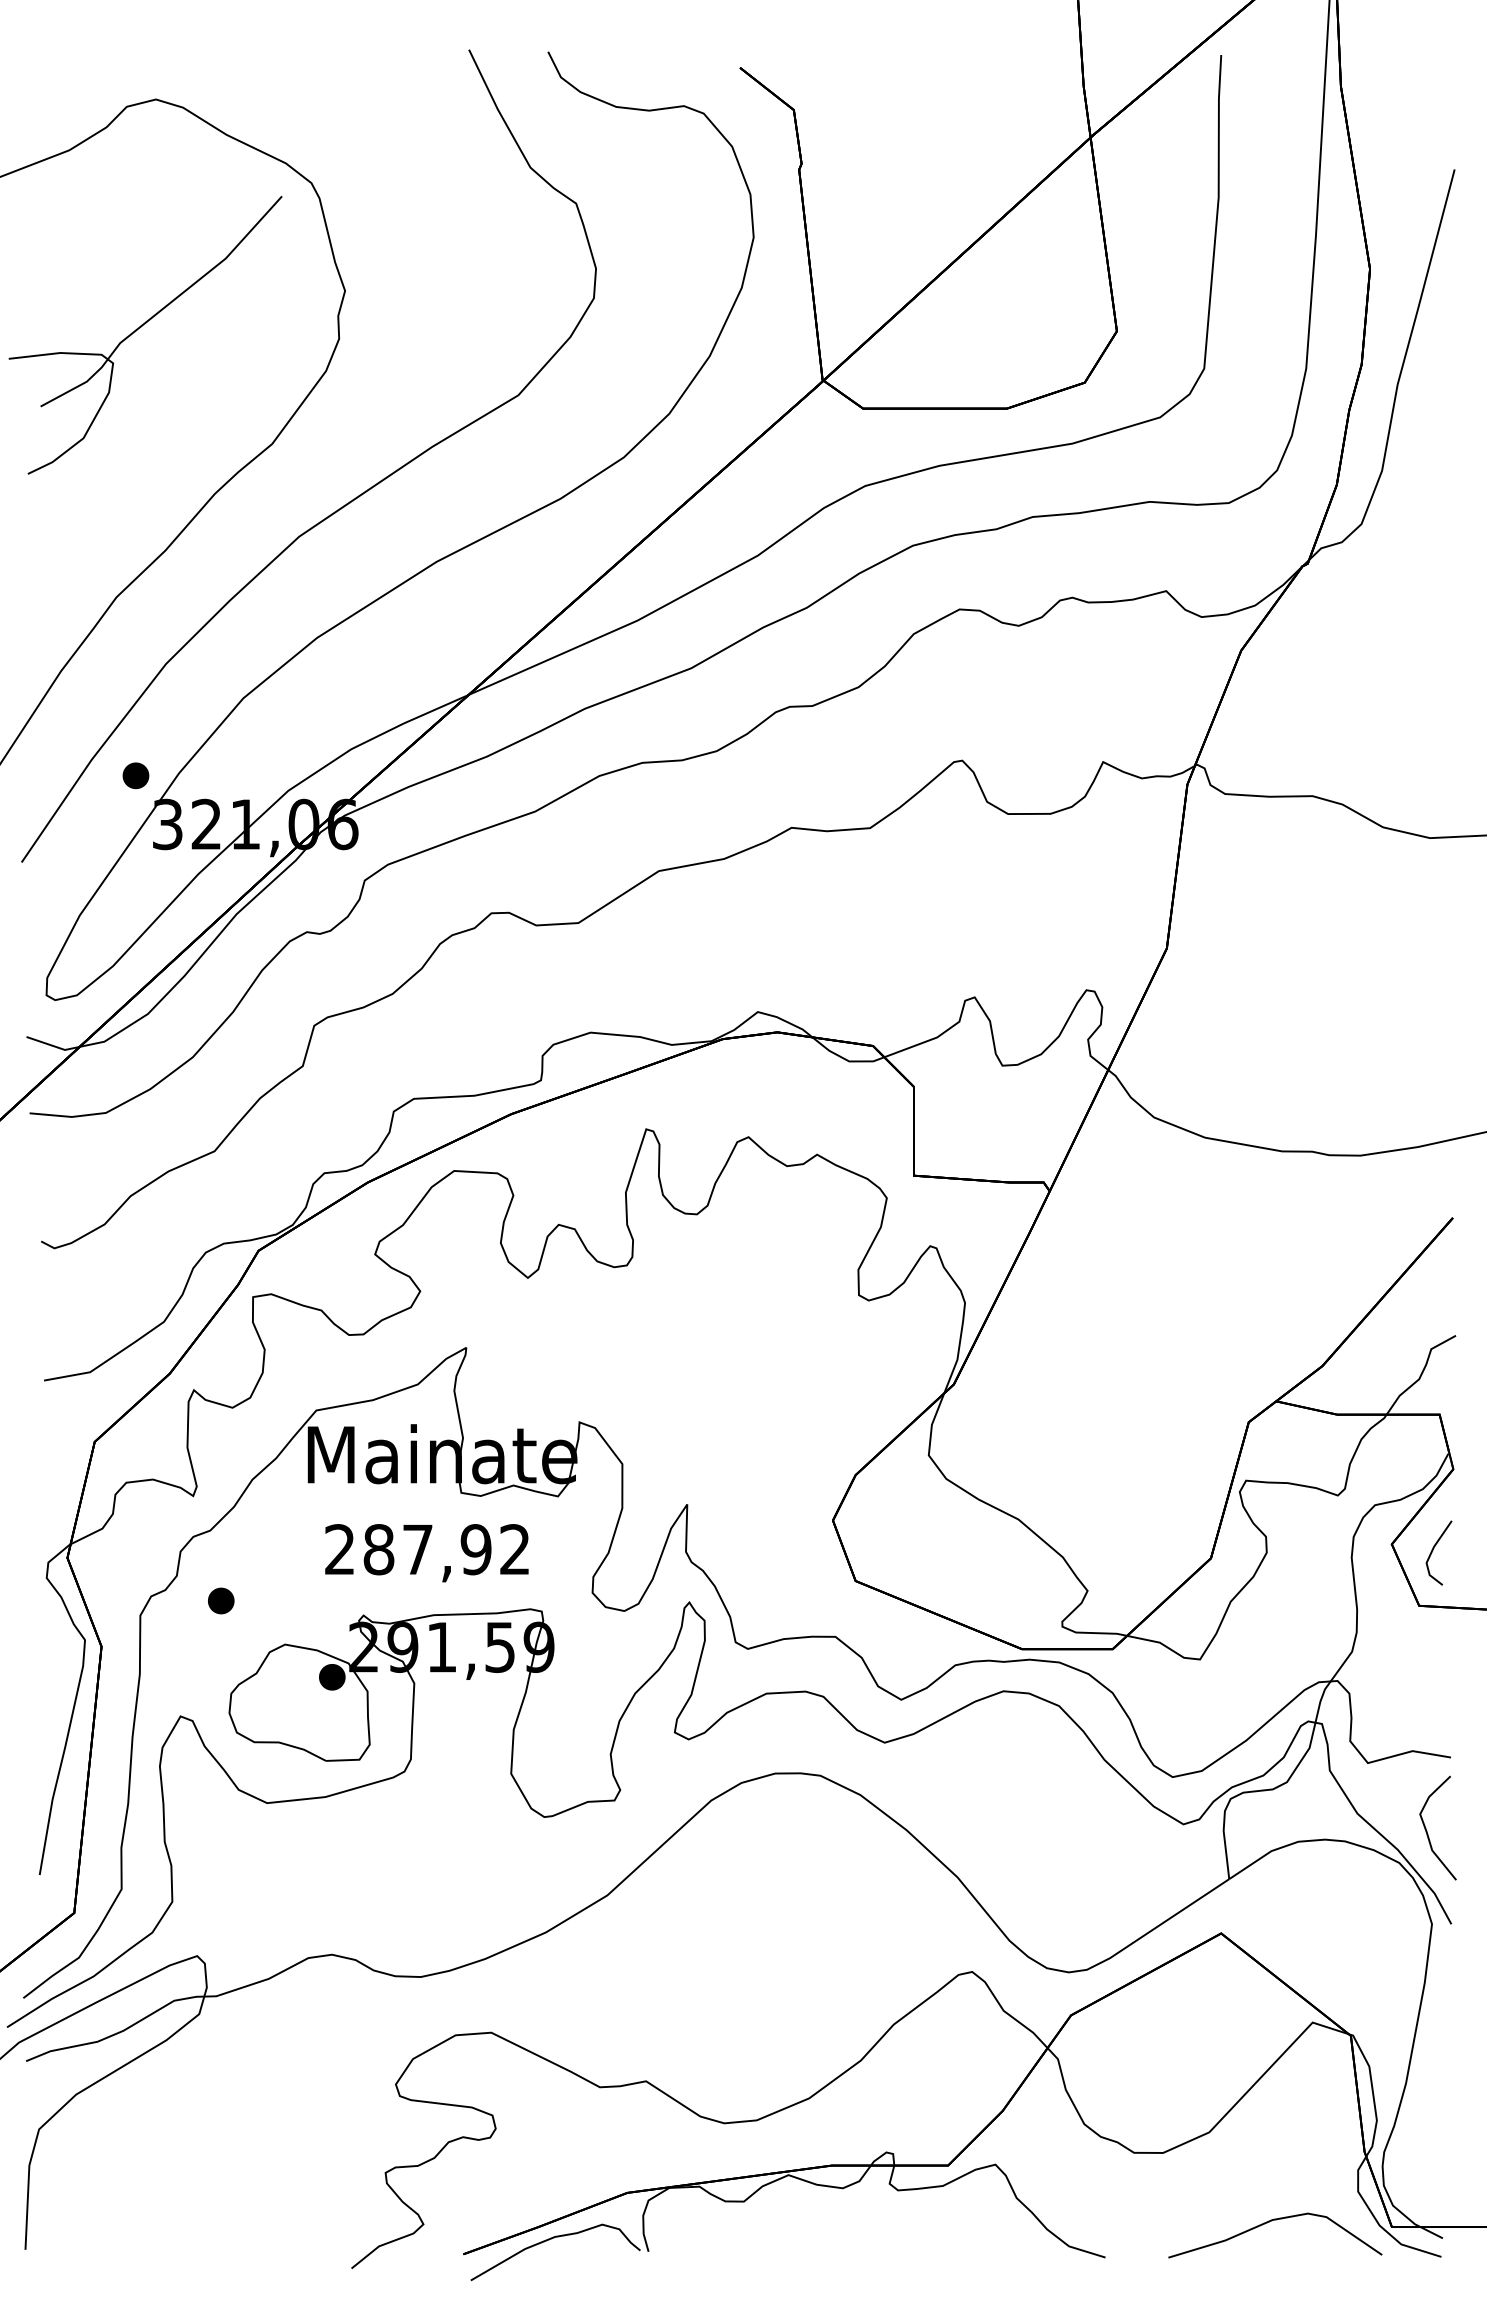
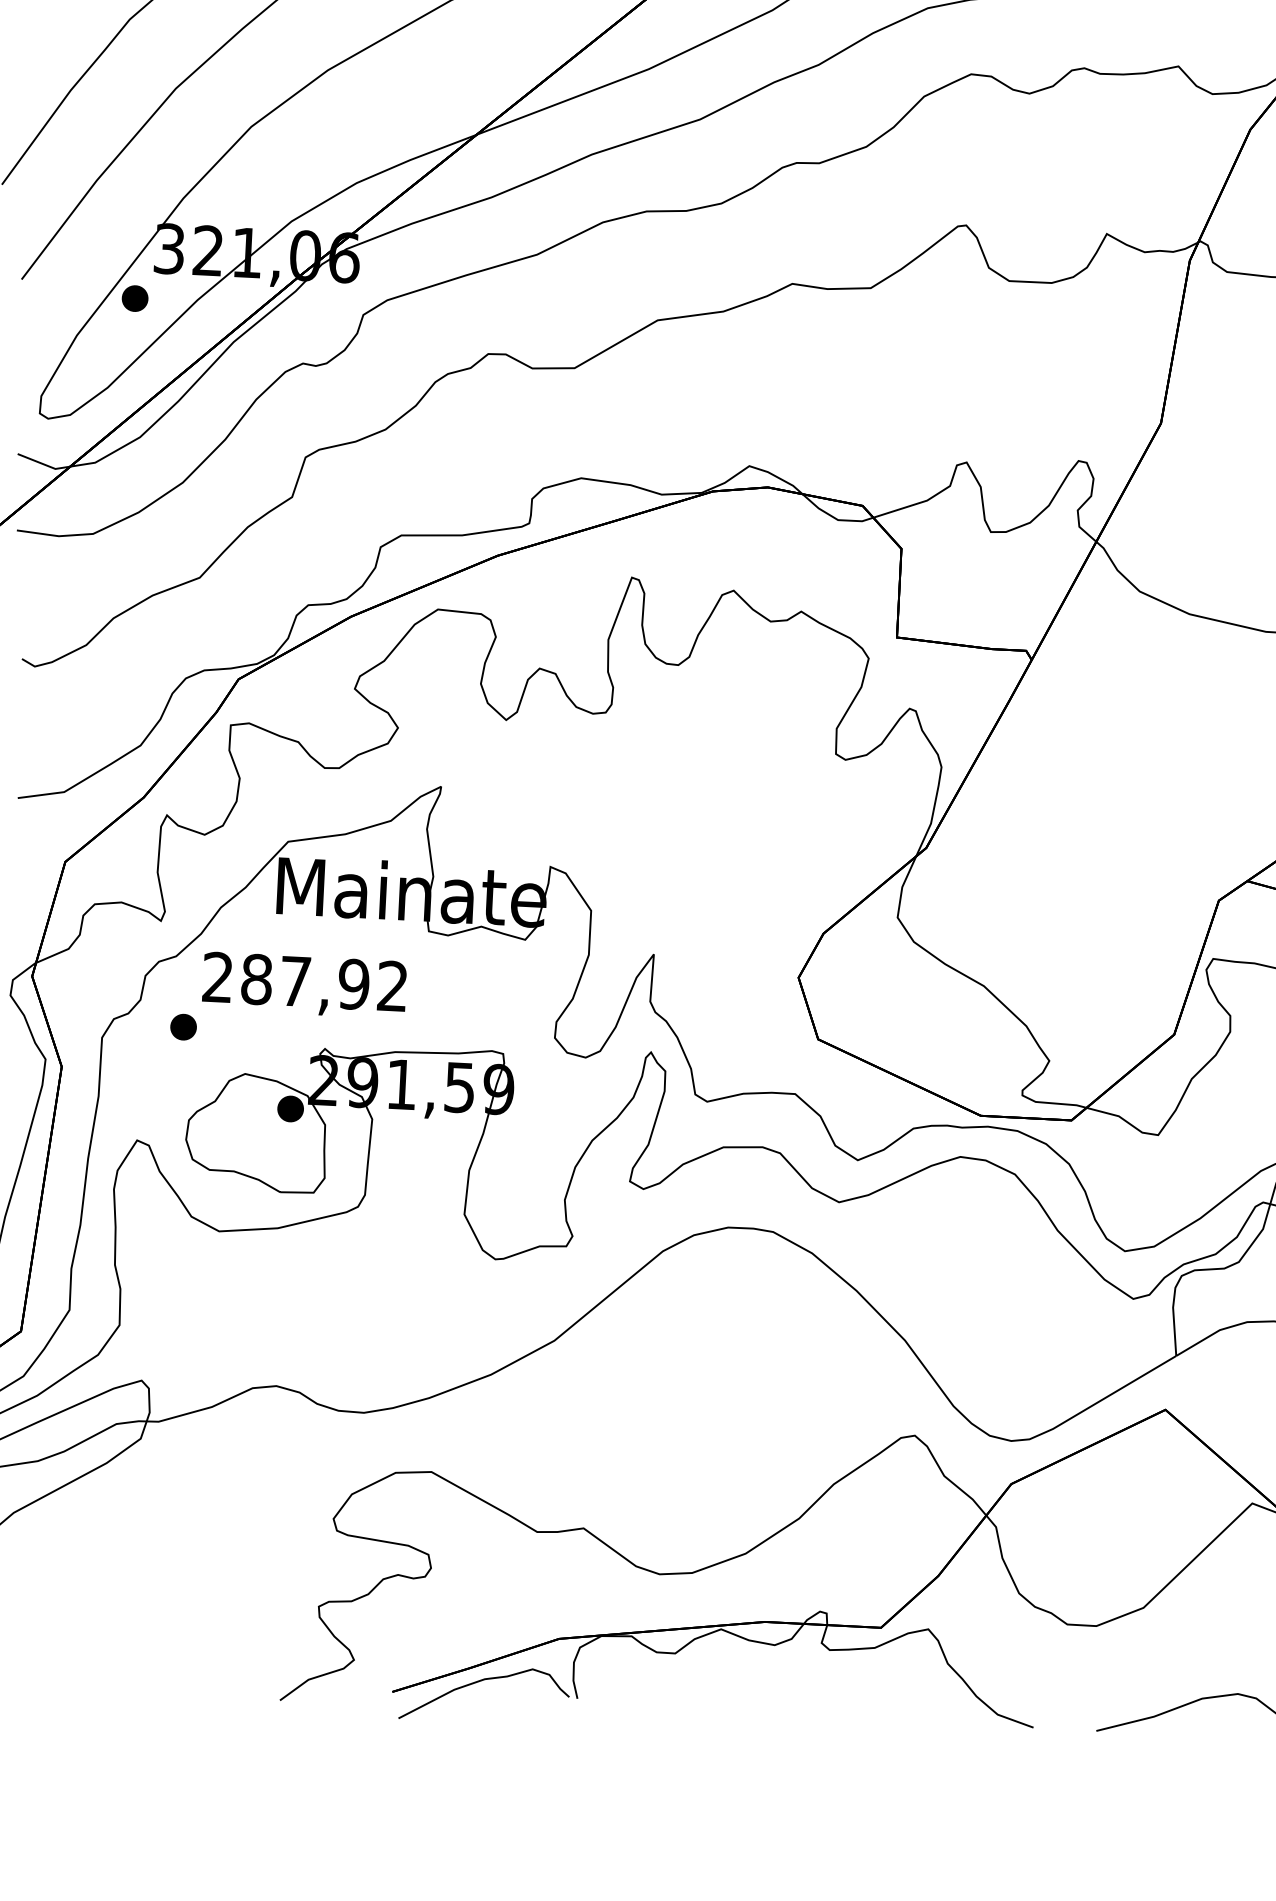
part: (135, 775) -> (134, 298), moved
text: (426, 1553) -> (304, 985), moved

